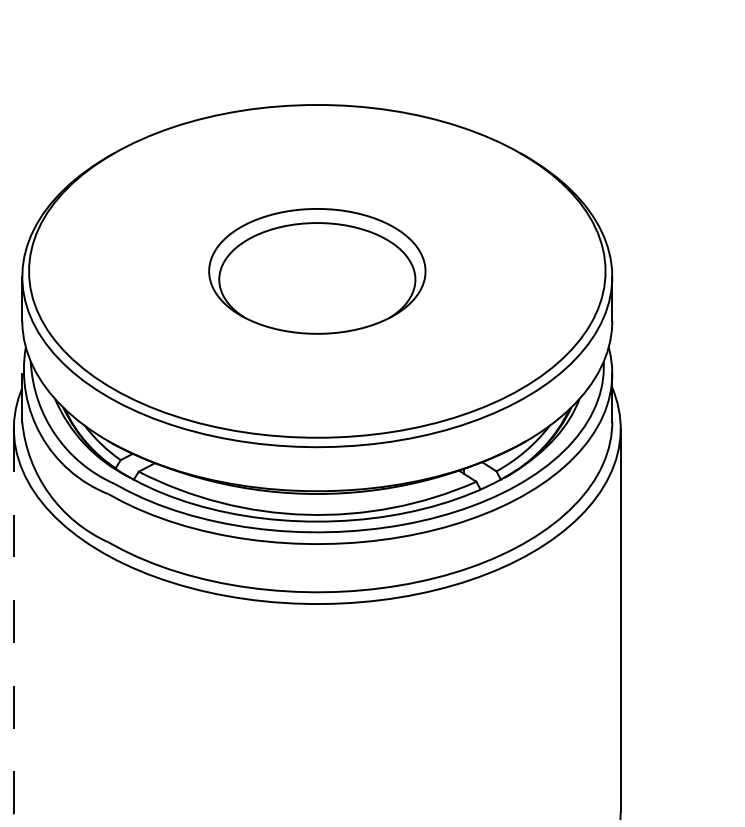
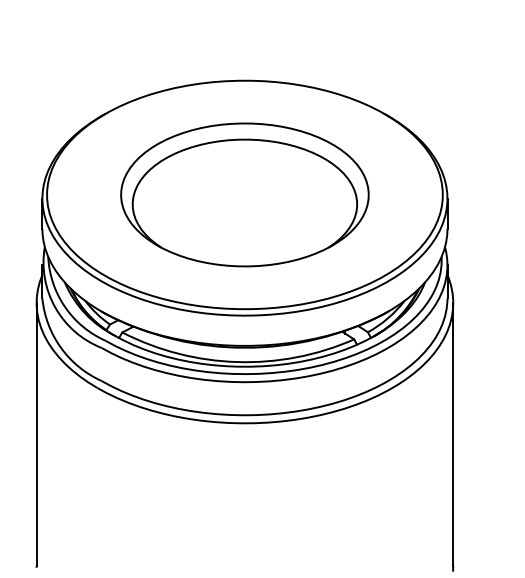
part: (316, 270) -> (244, 194), size x1.67
line: (13, 620) -> (36, 434), dashed -> solid

